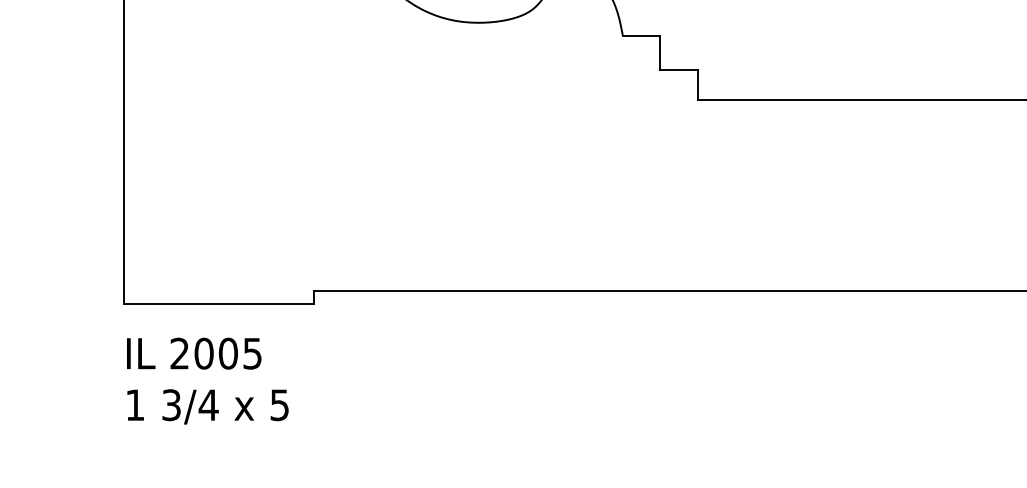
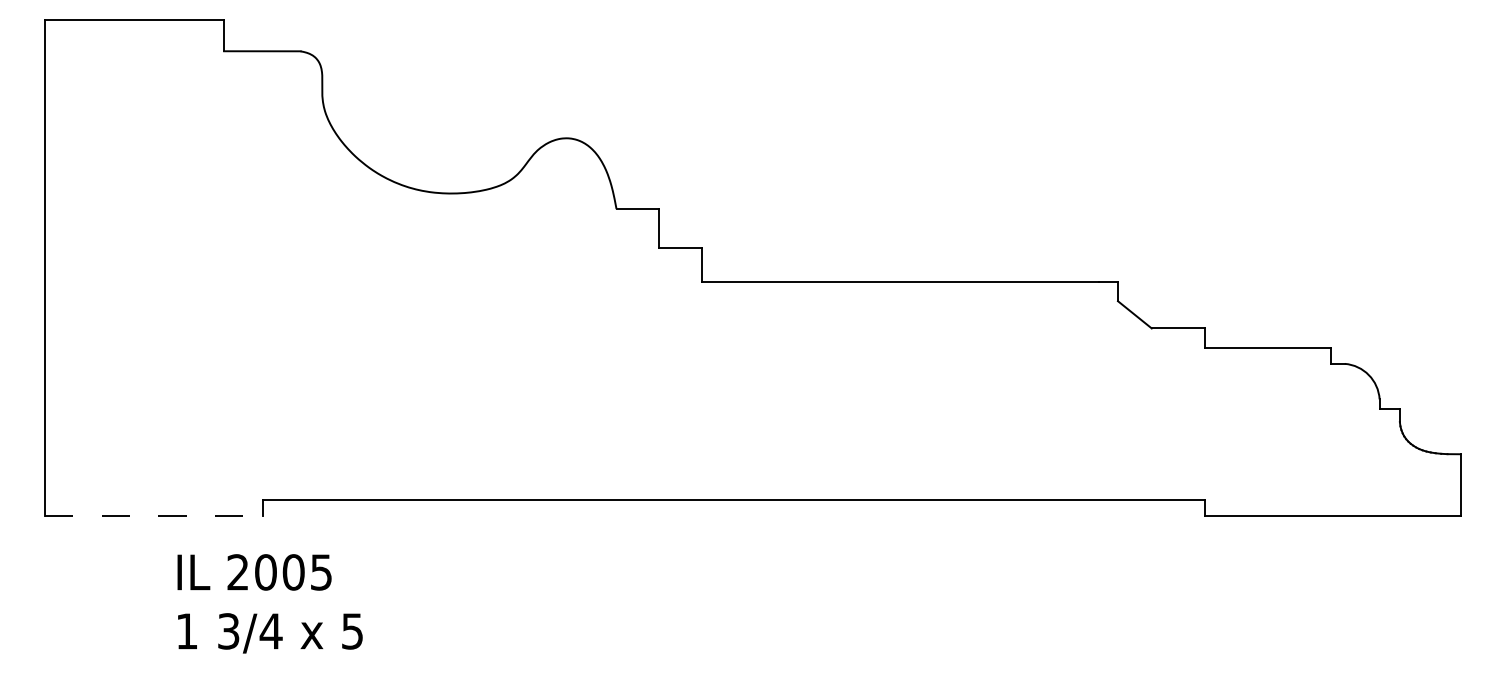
line: (218, 303) -> (153, 515), solid -> dashed
text: (207, 380) -> (269, 603), moved

